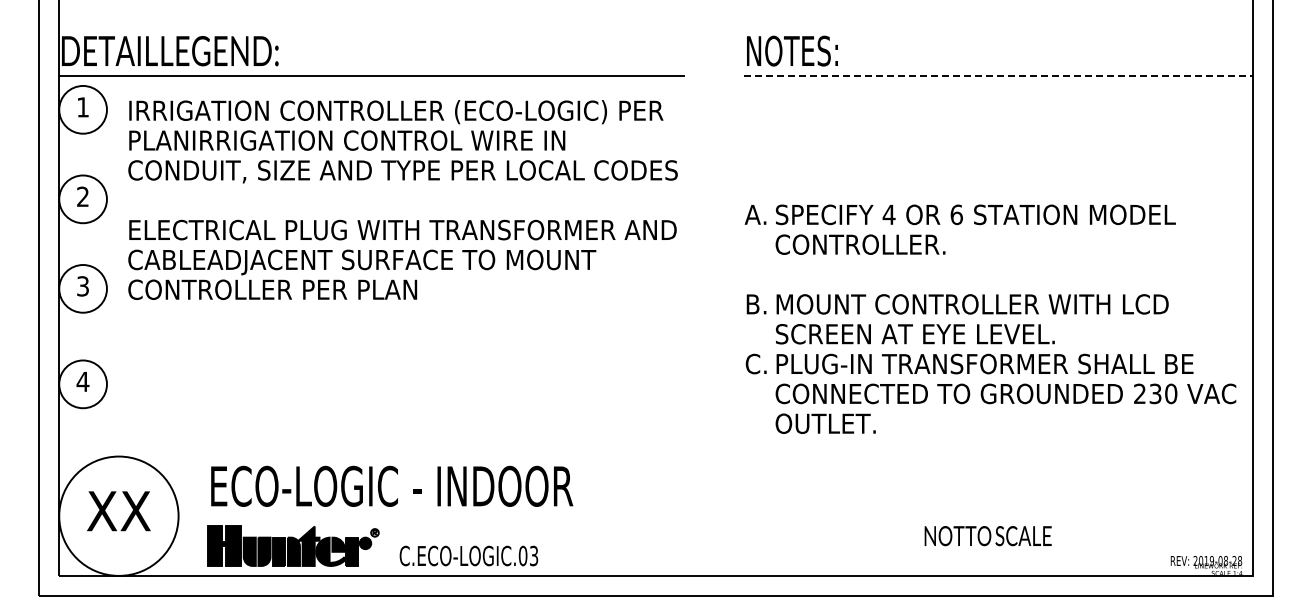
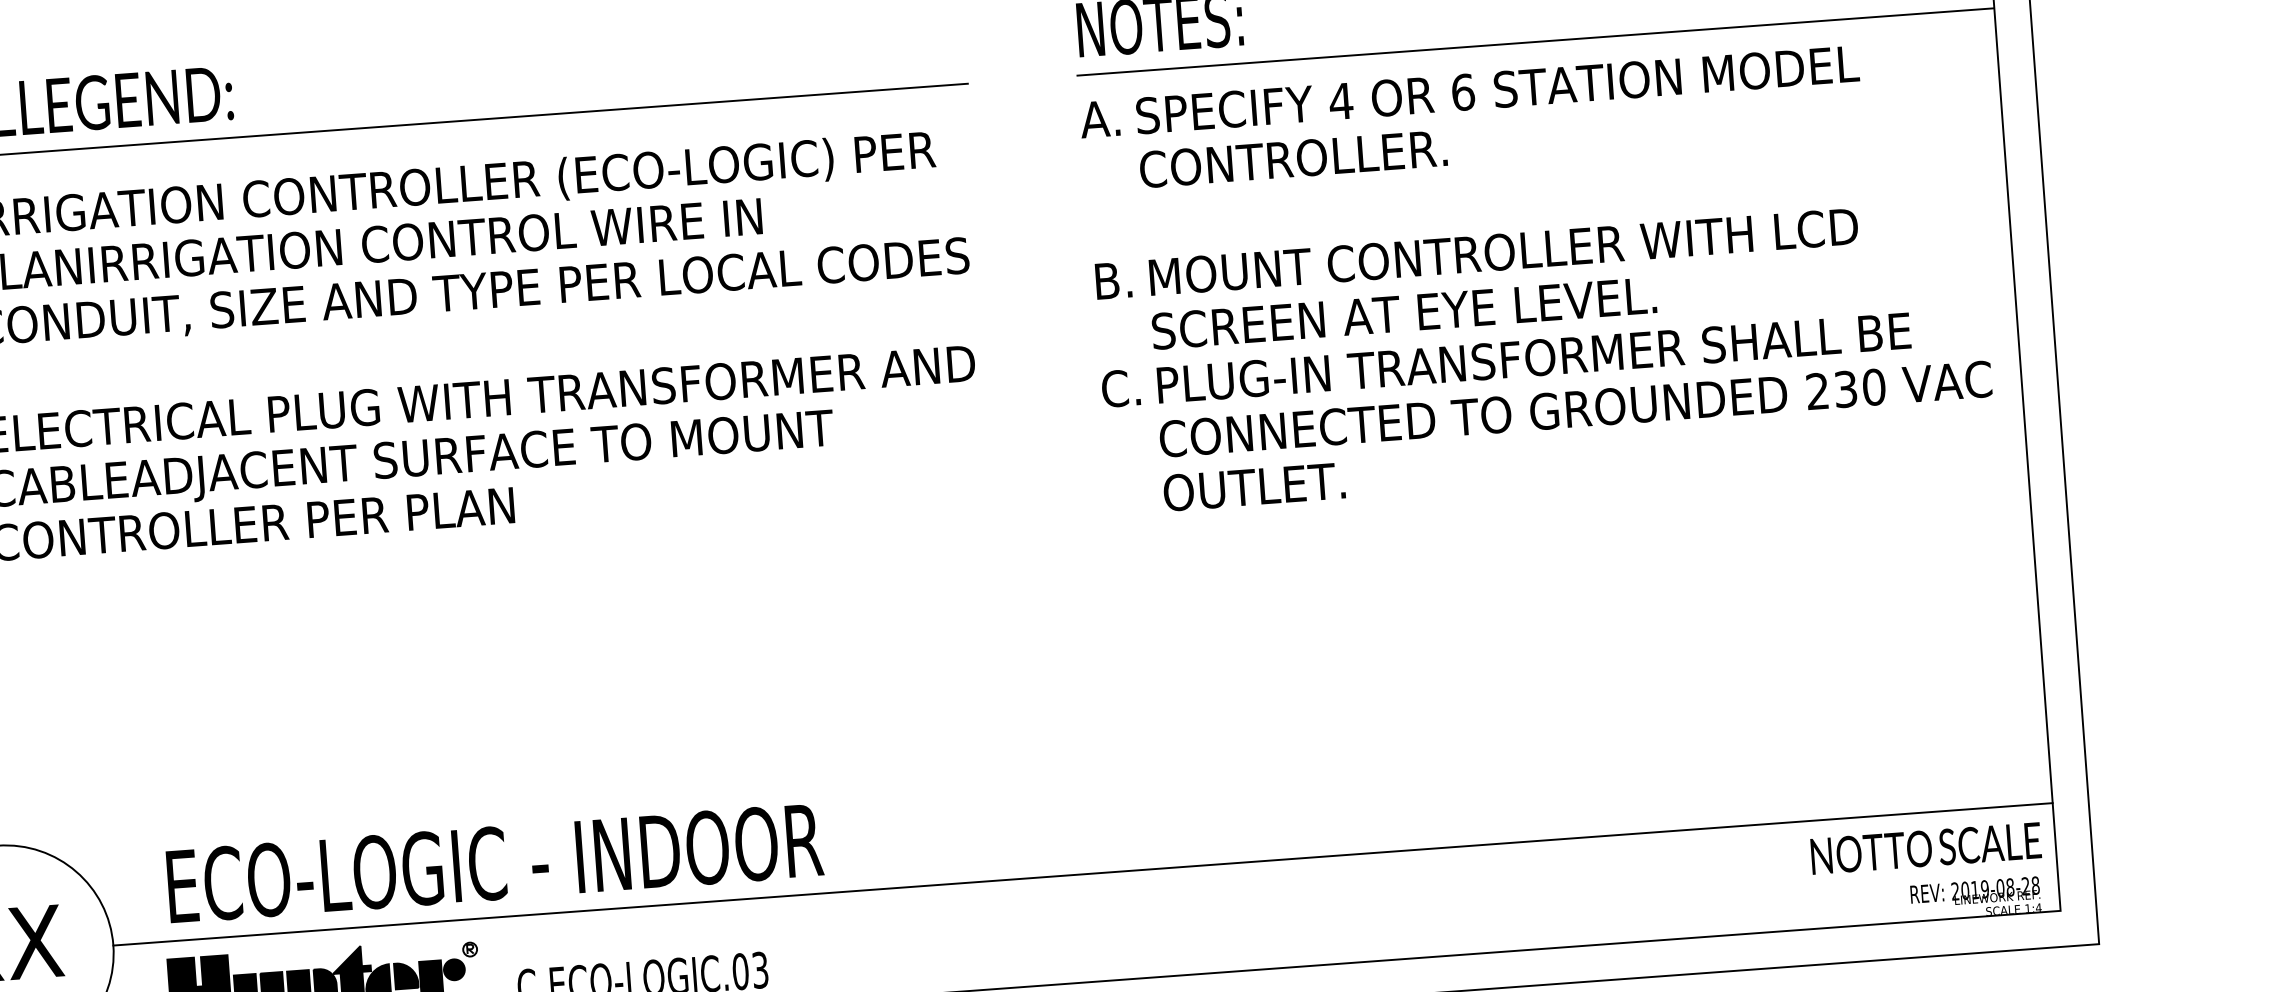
line: (999, 75) -> (1537, 40), dashed -> solid
text: (990, 318) -> (1537, 275), moved
line: (715, 516) -> (1082, 874), added
text: (987, 536) -> (1924, 849), moved

